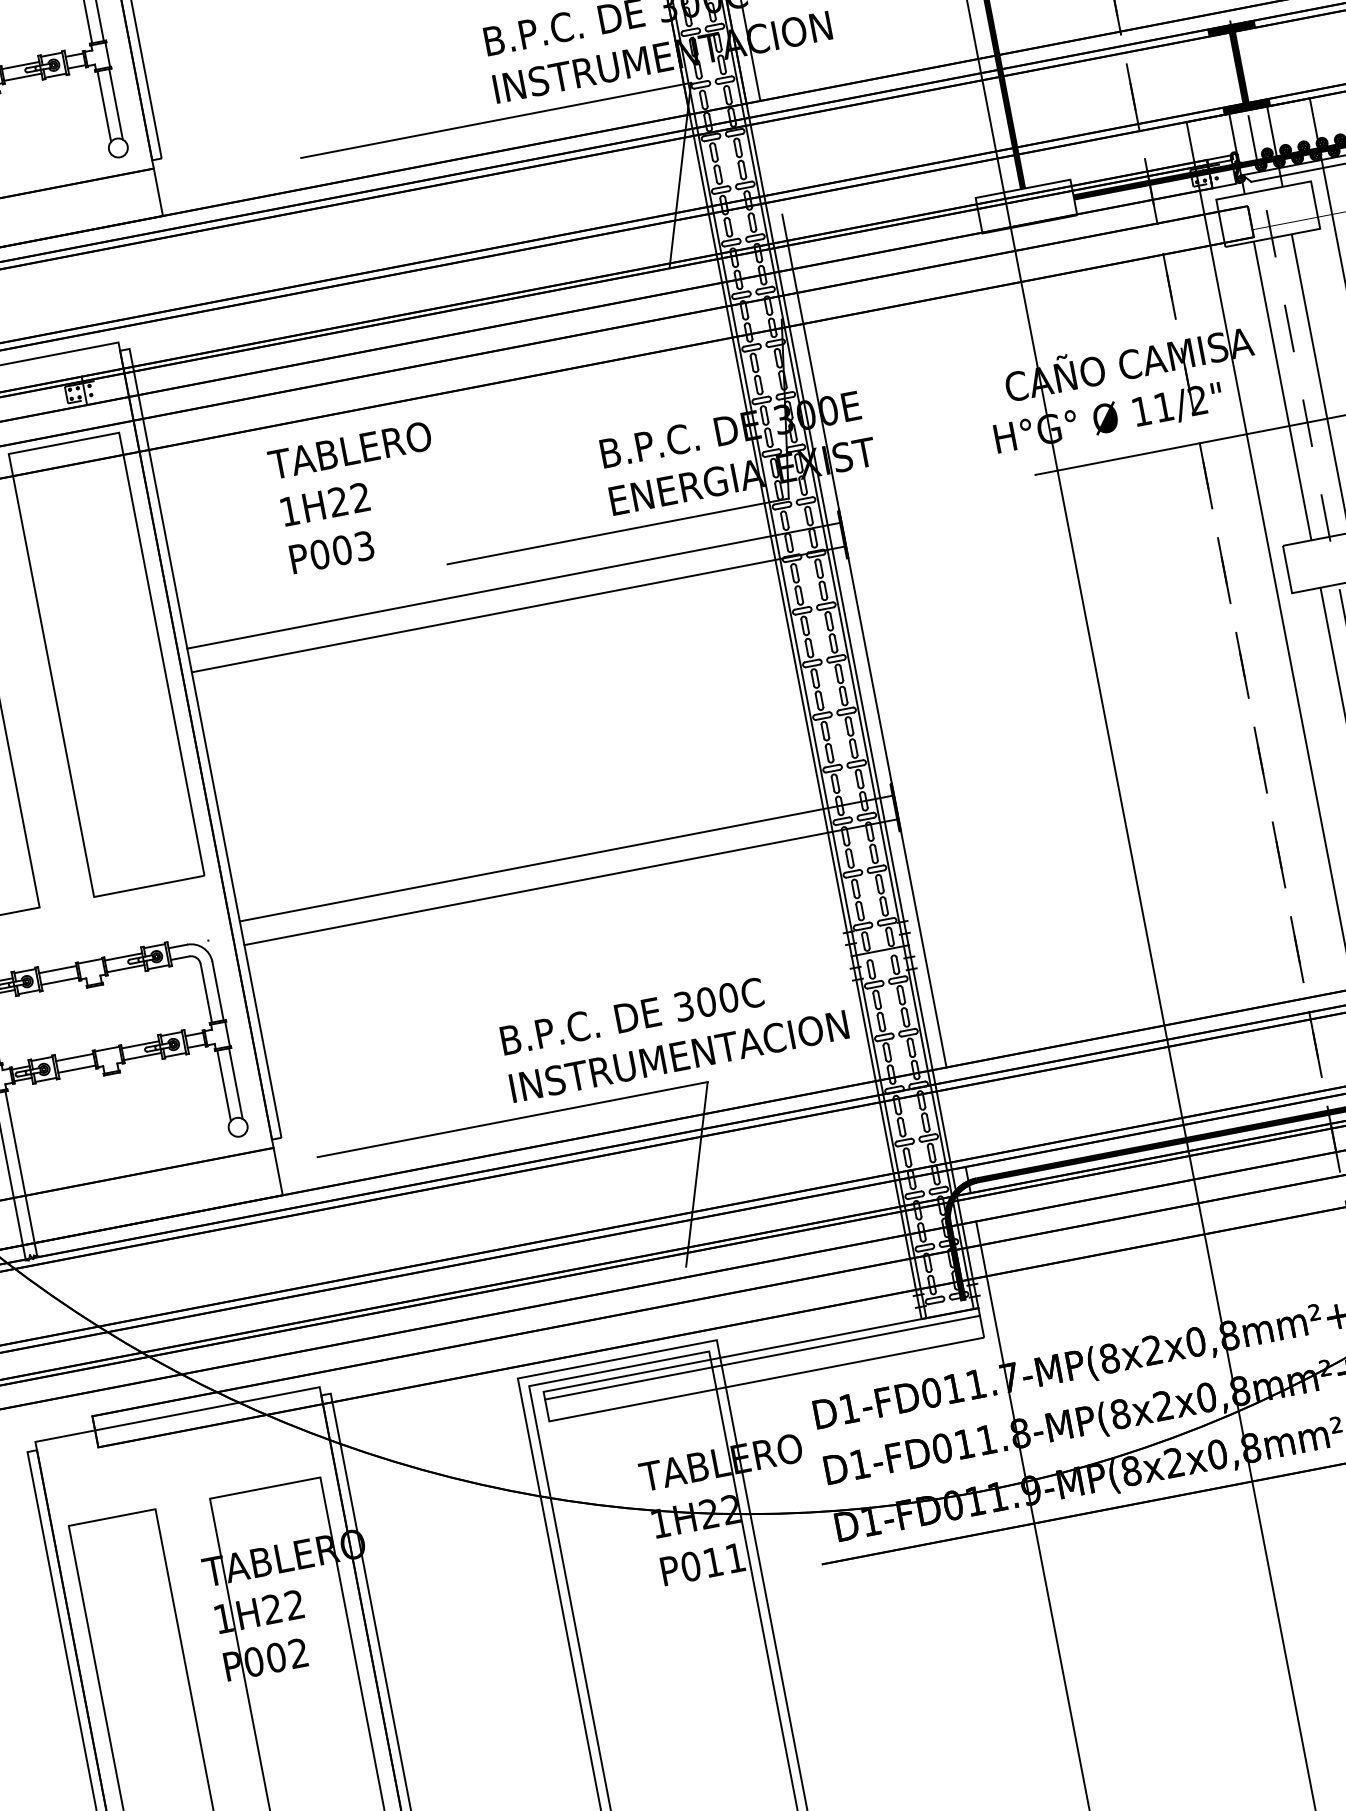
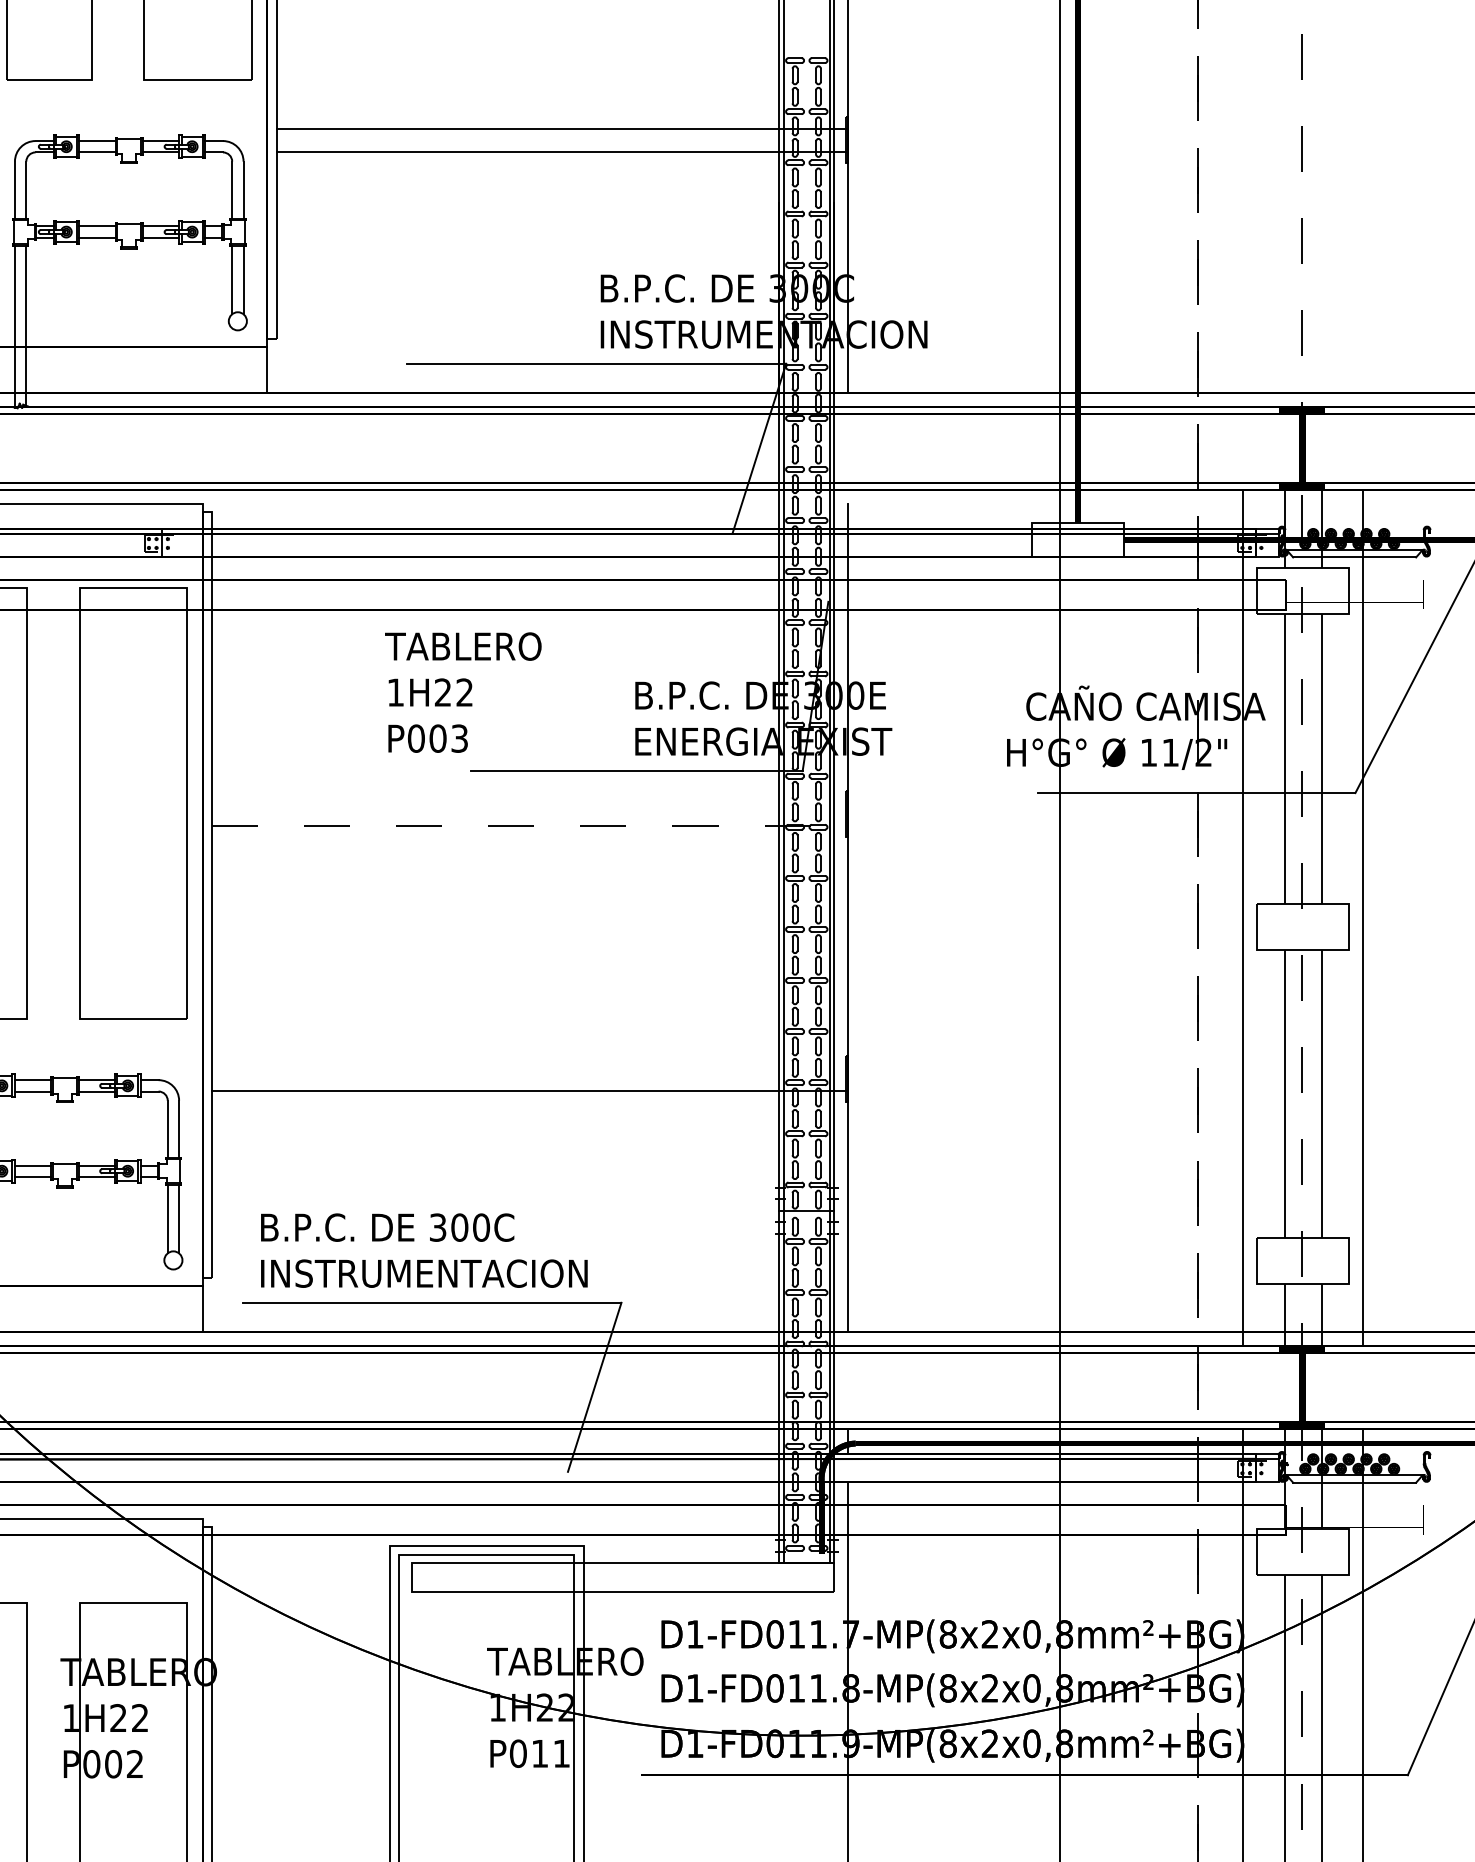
text: (359, 497) -> (463, 692), moved
line: (513, 585) -> (529, 802), removed
line: (518, 609) -> (529, 825), solid -> dashed
line: (566, 858) -> (529, 1067), removed
text: (674, 1032) -> (424, 1250), moved
line: (761, 1357) -> (622, 1570), removed

